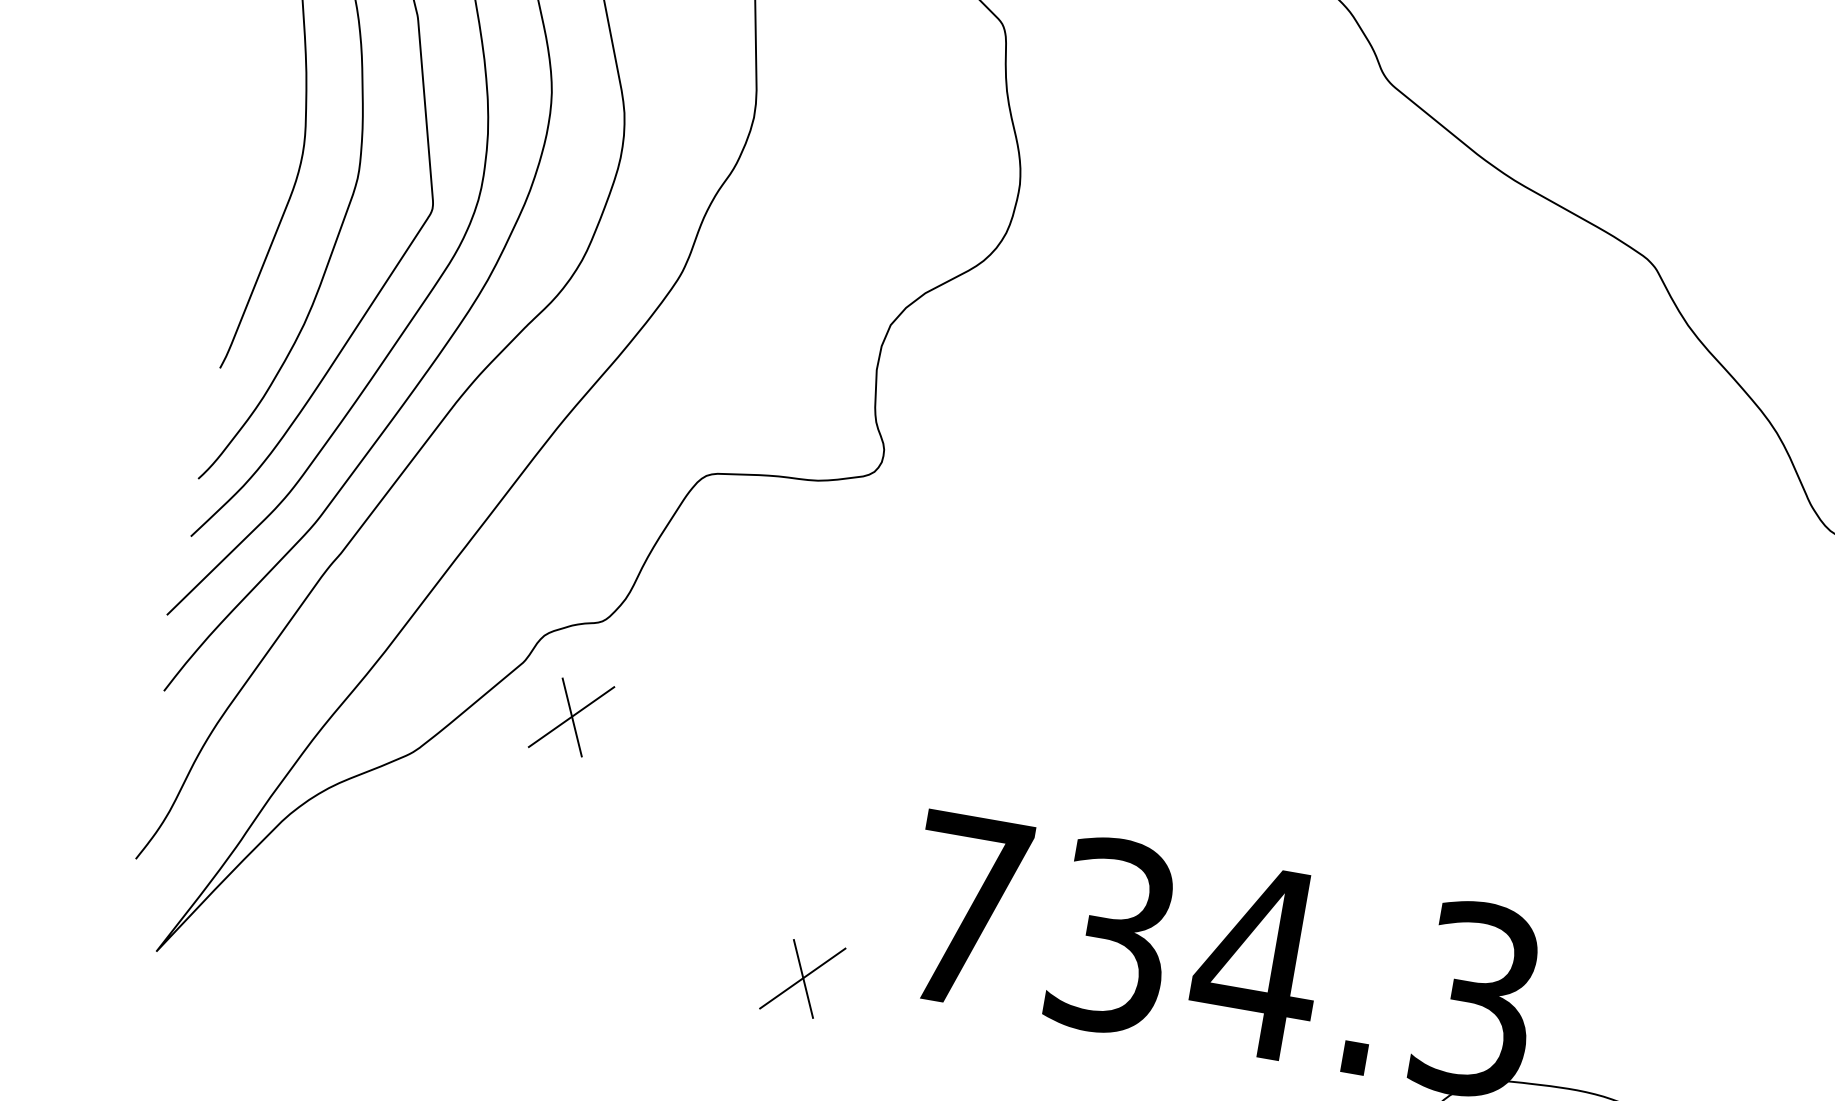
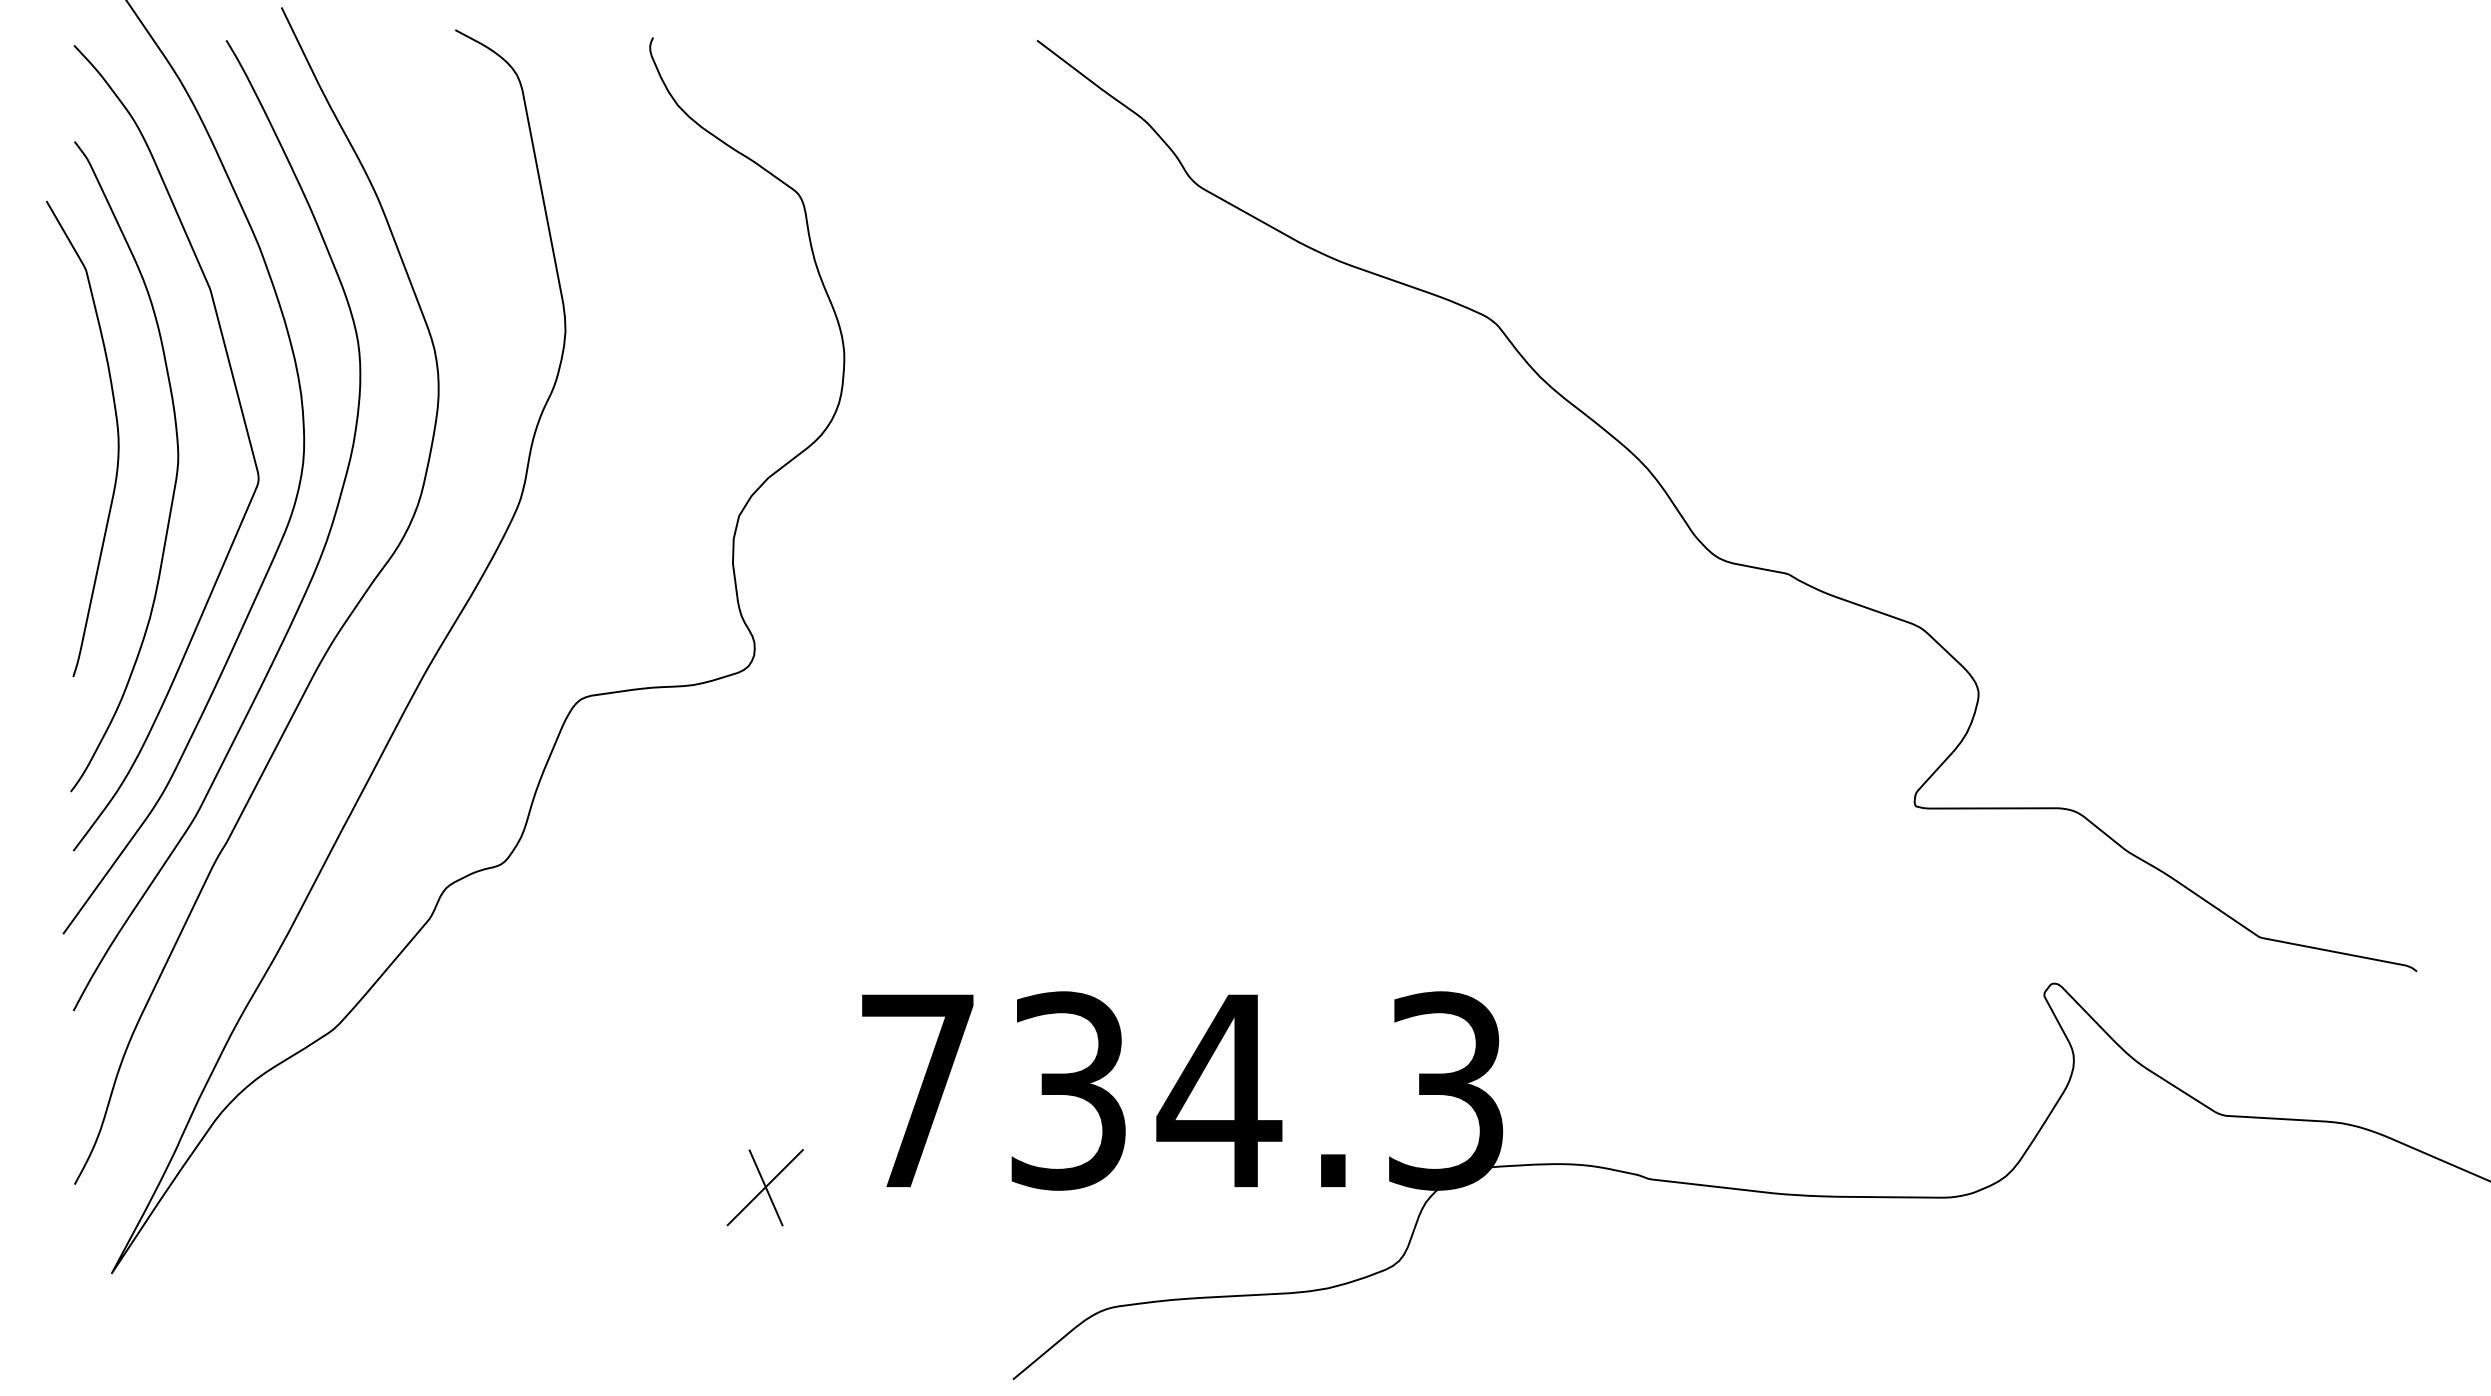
part: (570, 716) -> (486, 965), removed

